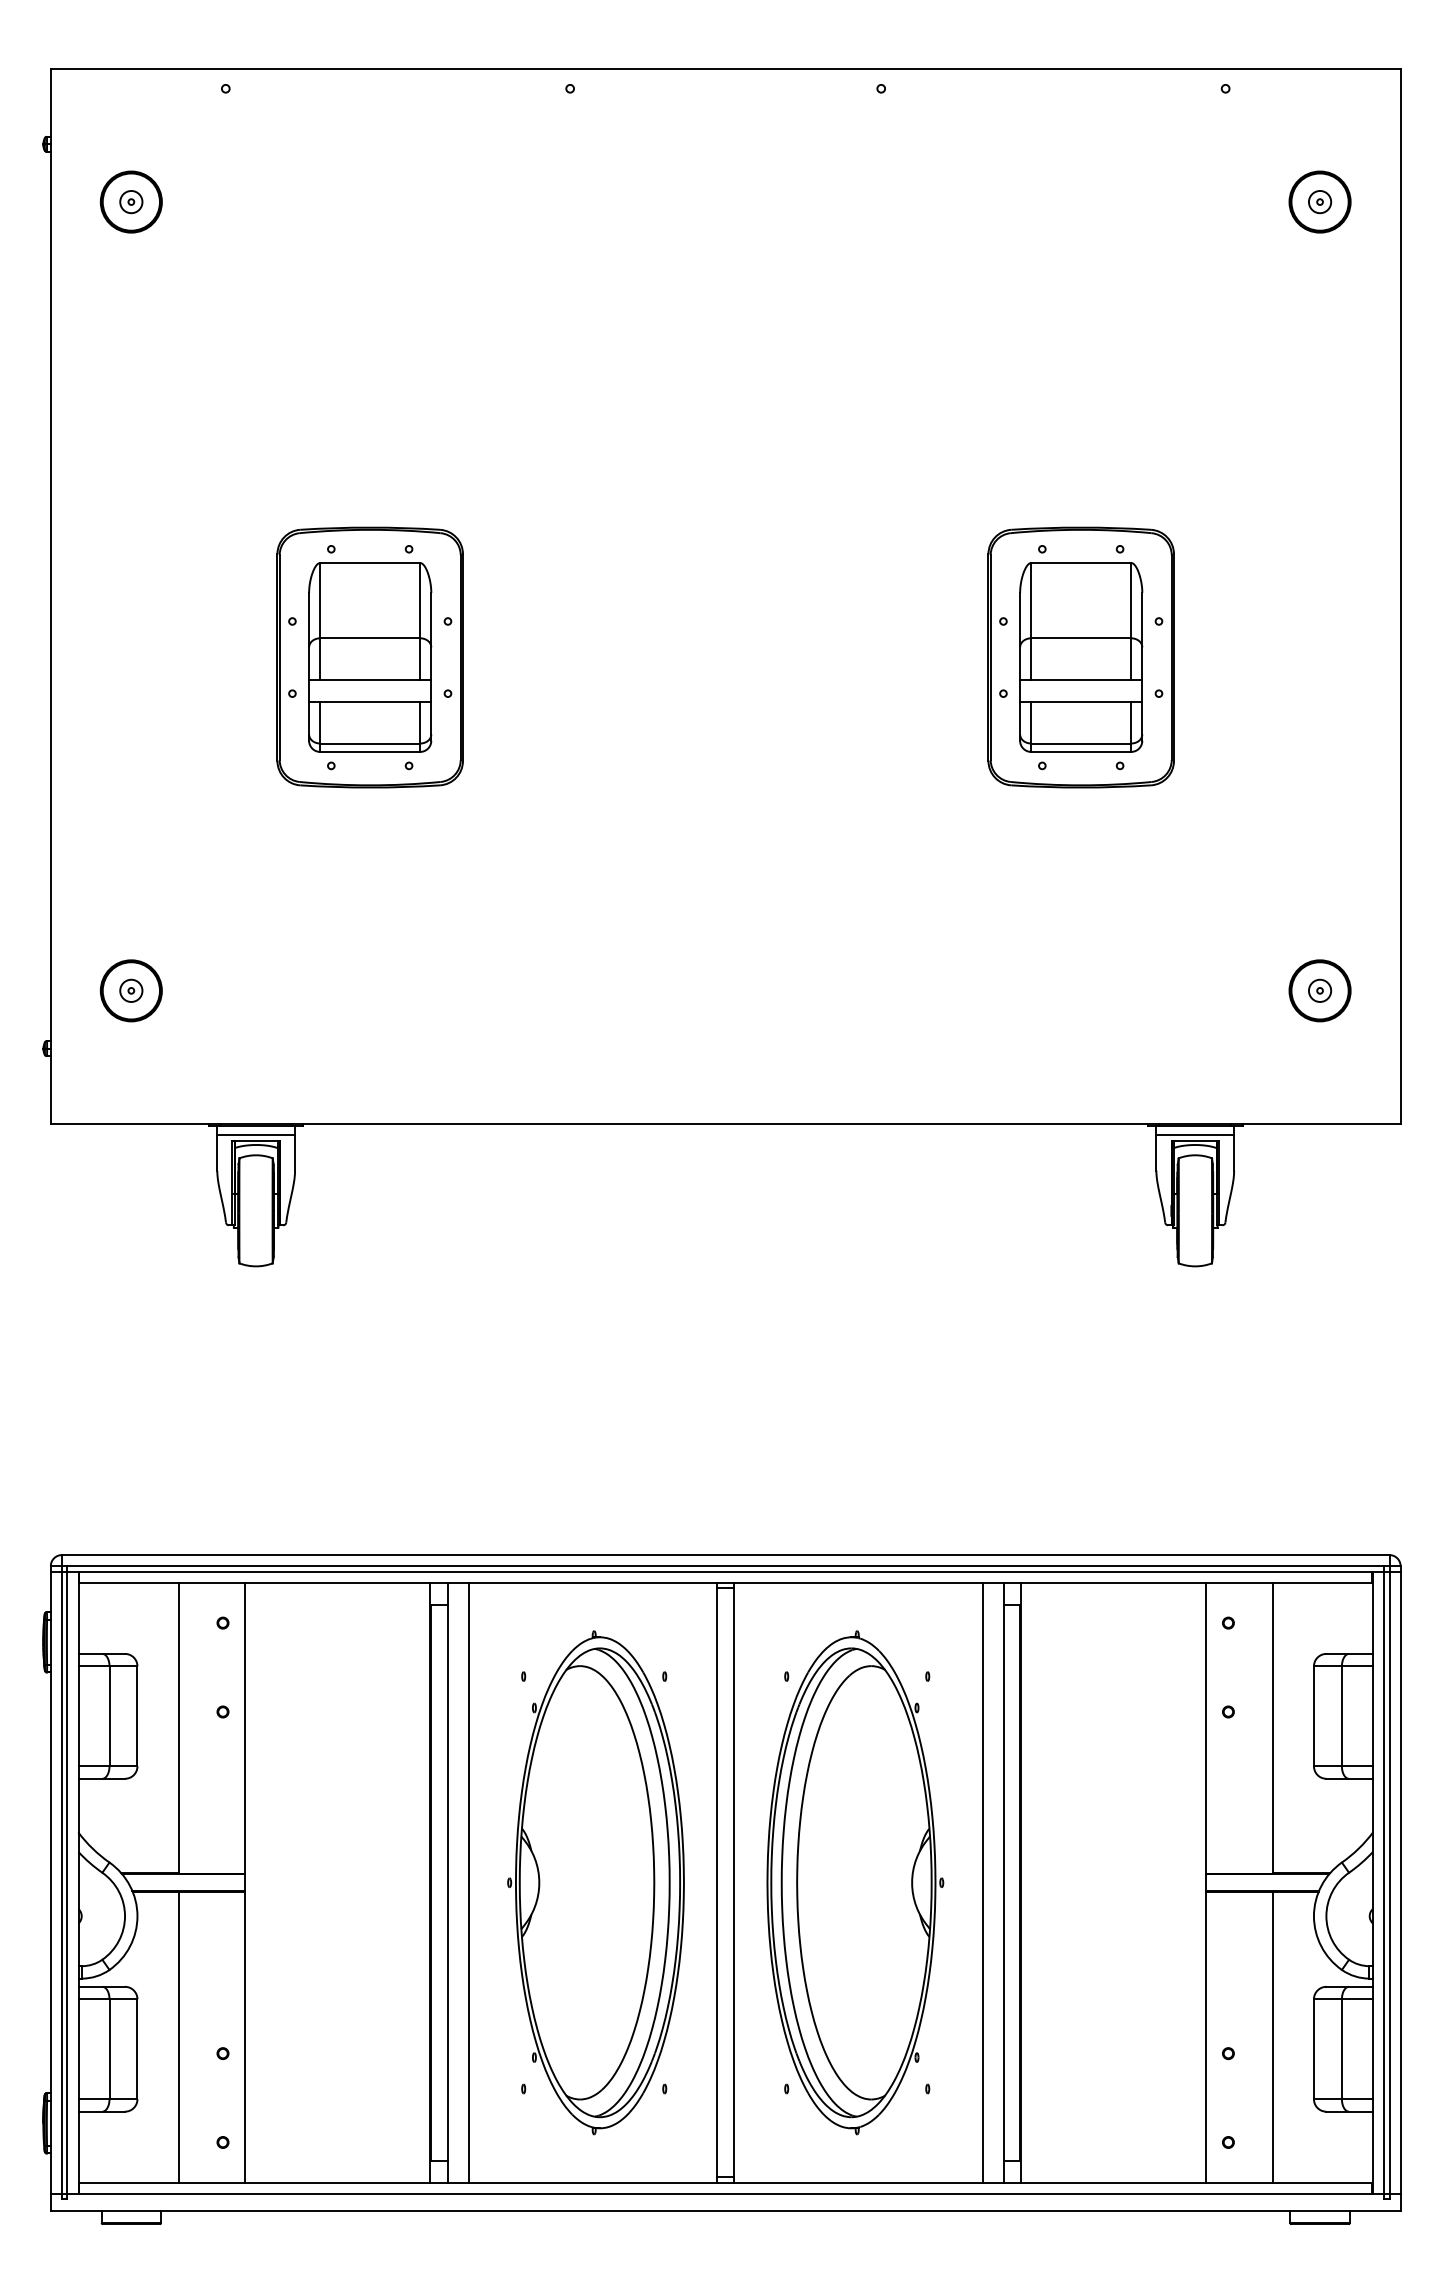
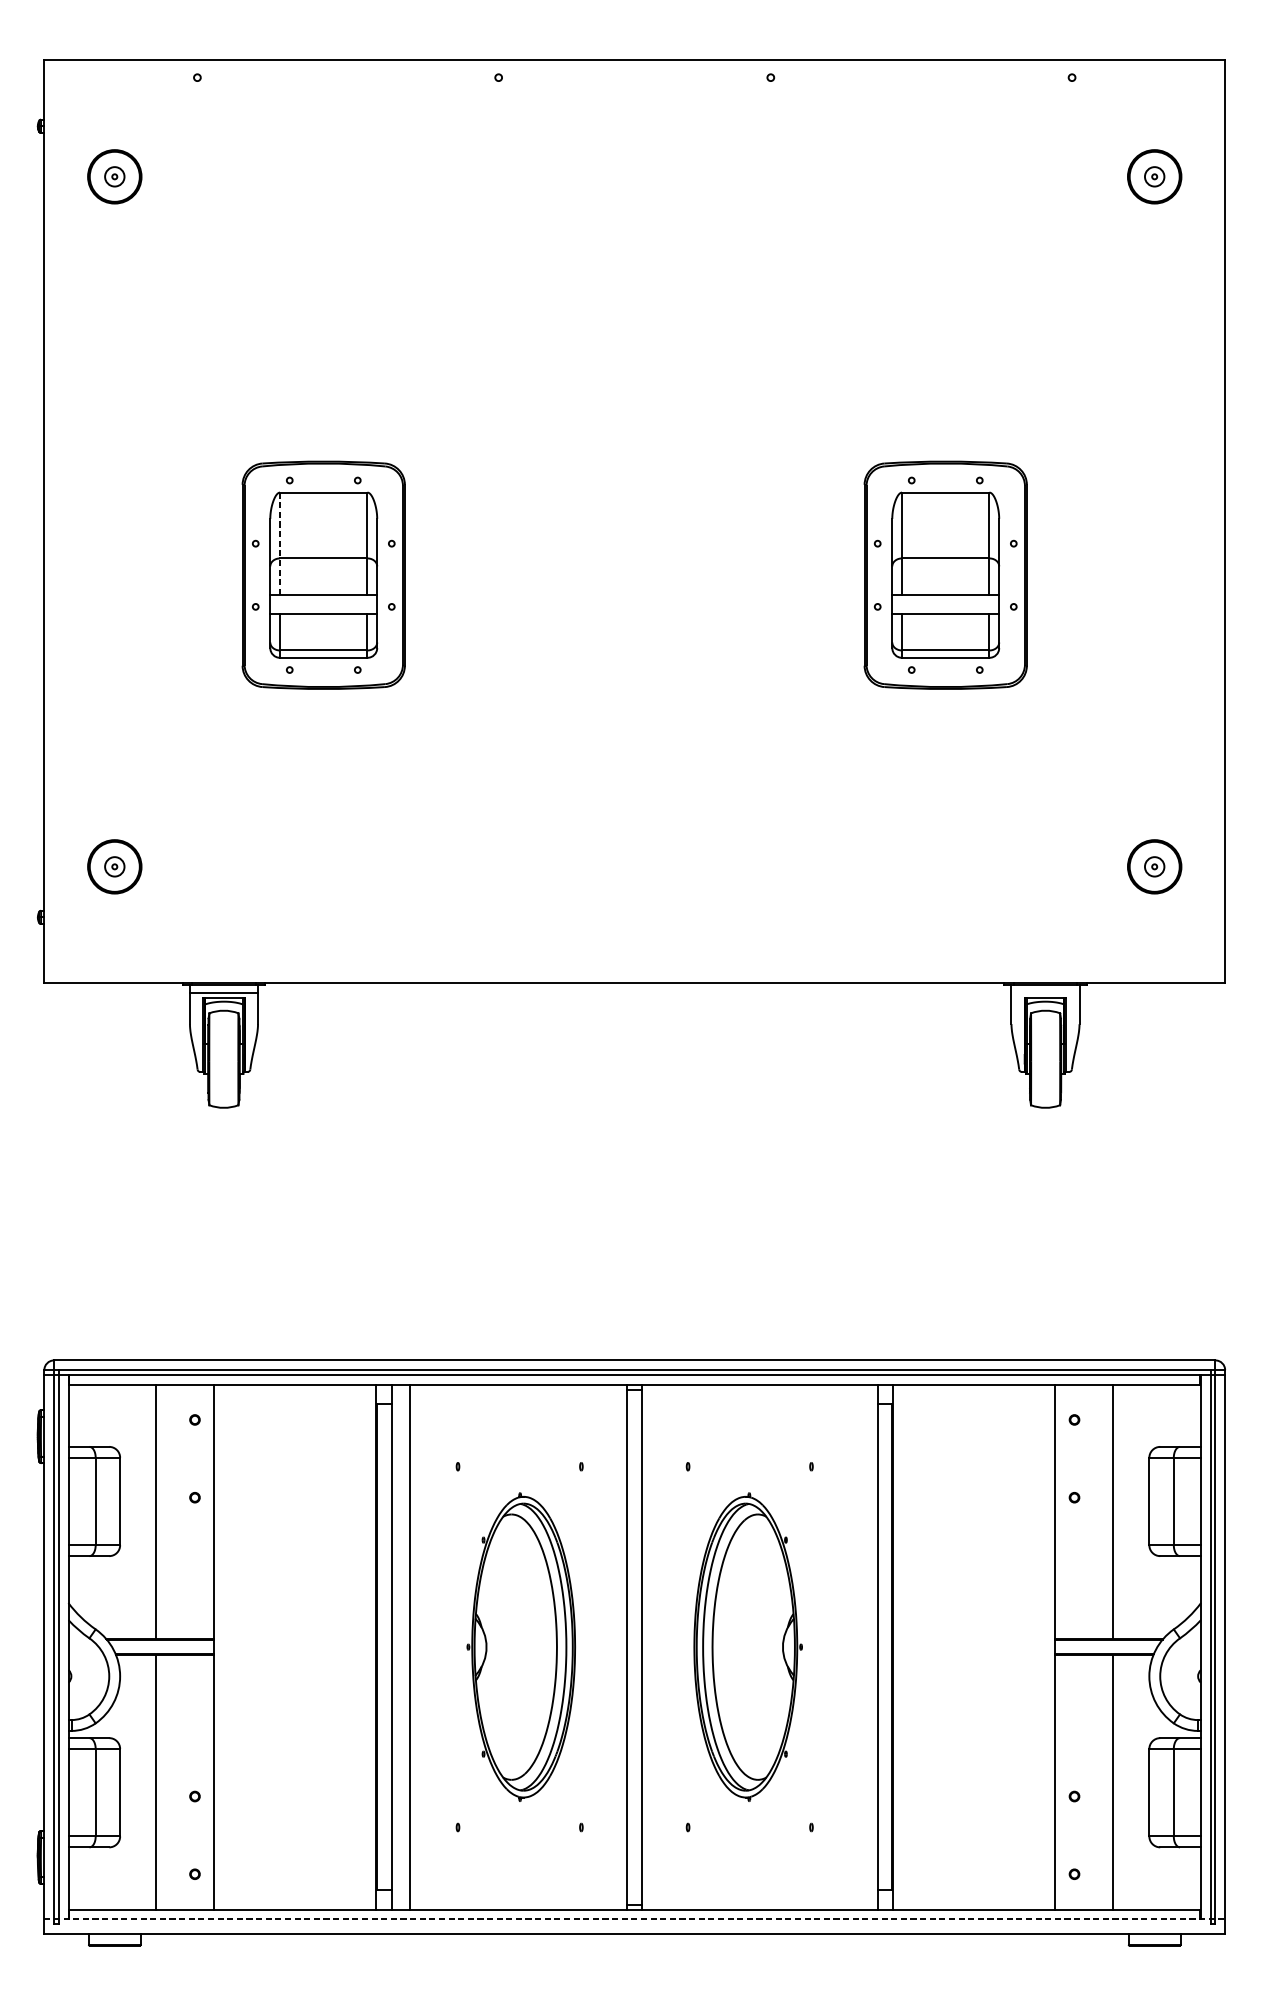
line: (320, 621) -> (280, 543), solid -> dashed
line: (1195, 1135) -> (1045, 993), removed
part: (595, 1882) -> (520, 1646), size x0.7
part: (855, 1882) -> (748, 1646), size x0.7
line: (982, 1882) -> (859, 1646), removed
line: (725, 2193) -> (634, 1918), solid -> dashed

